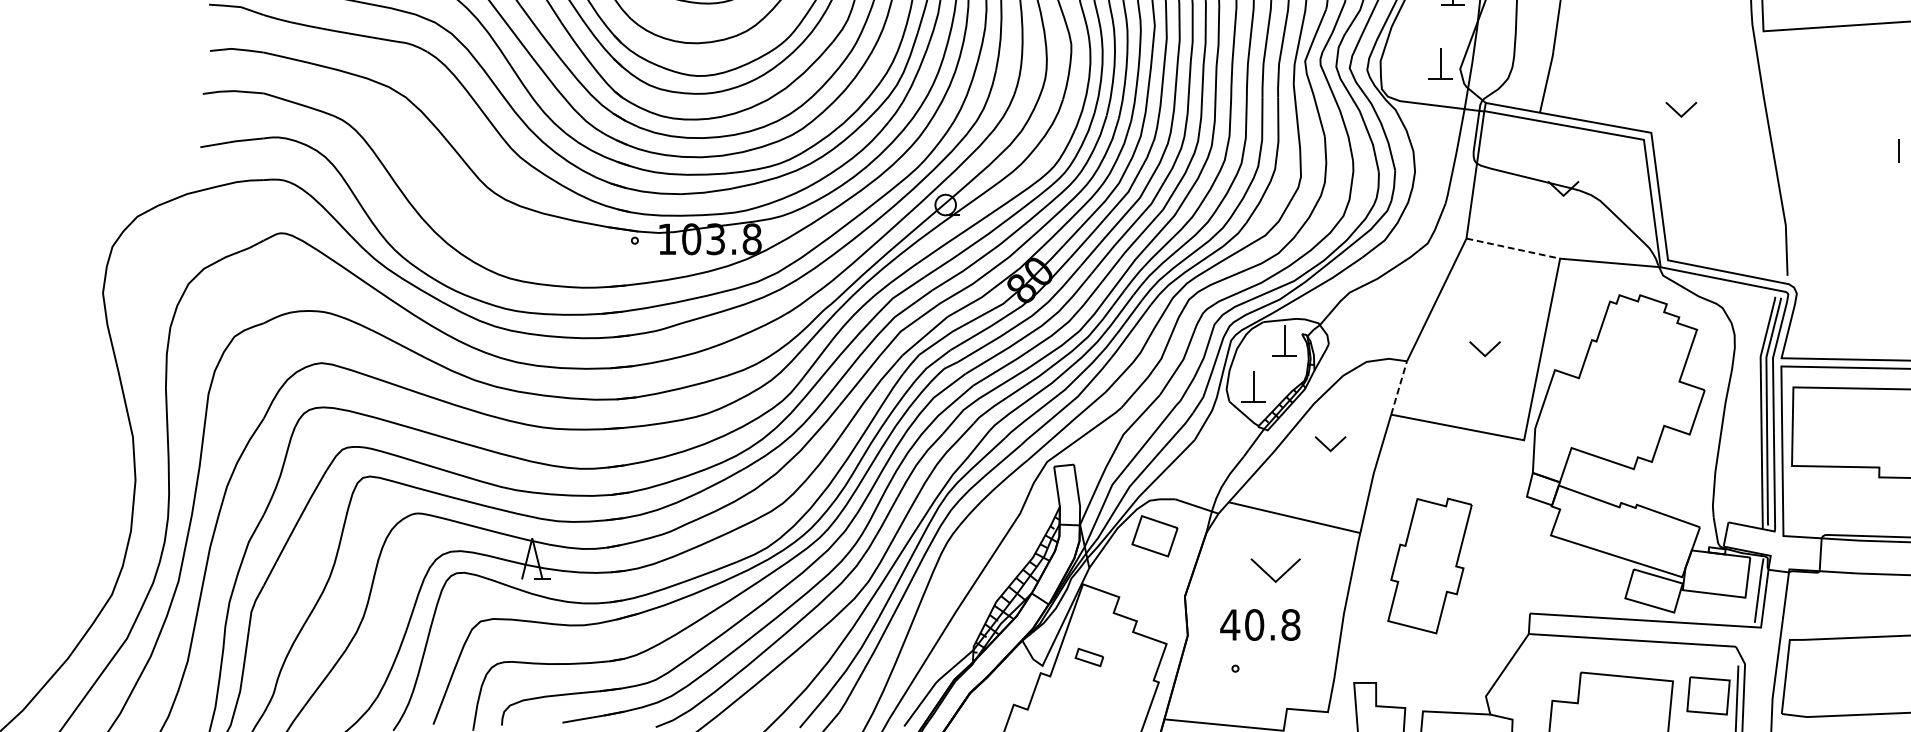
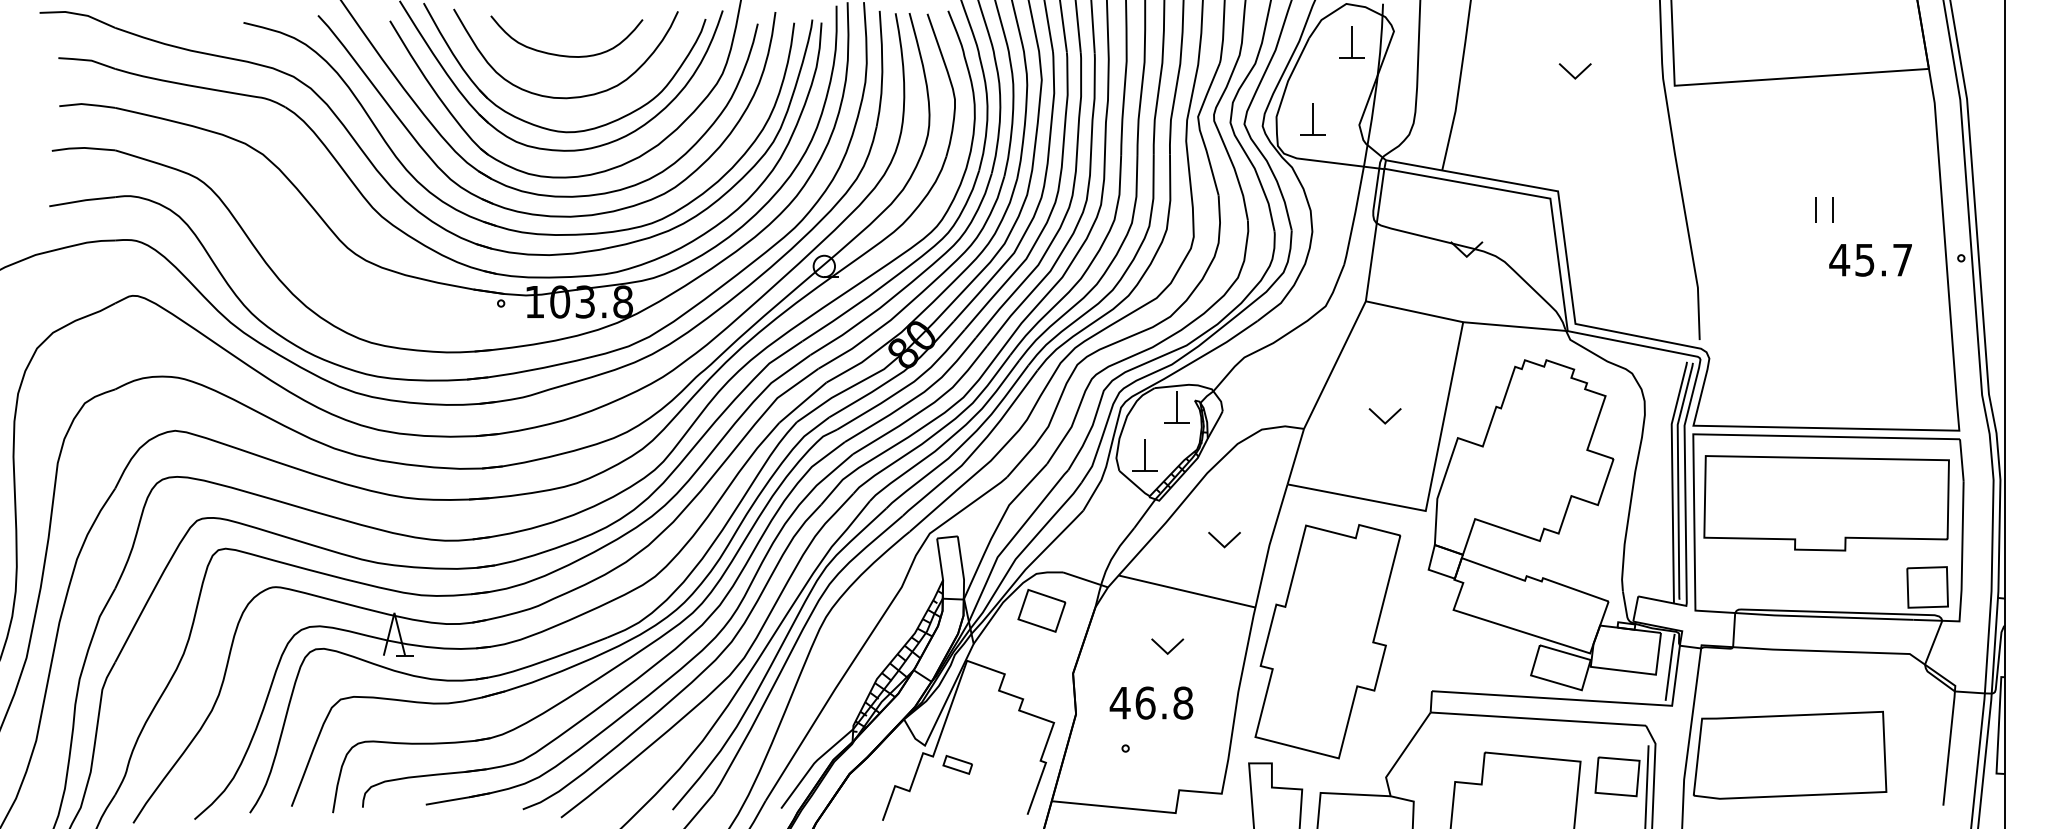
part: (1440, 63) -> (1312, 119), moved
part: (1680, 109) -> (1574, 71), moved
line: (1513, 248) -> (1414, 311), dashed -> solid
line: (1398, 387) -> (1295, 456), dashed -> solid
part: (1330, 443) -> (1224, 539), moved
part: (1429, 565) -> (1327, 641), size x1.67
part: (1275, 570) -> (1167, 646), size x0.62
text: (1254, 624) -> (1145, 702), 40.8 -> 46.8
part: (1089, 657) -> (957, 764), moved

